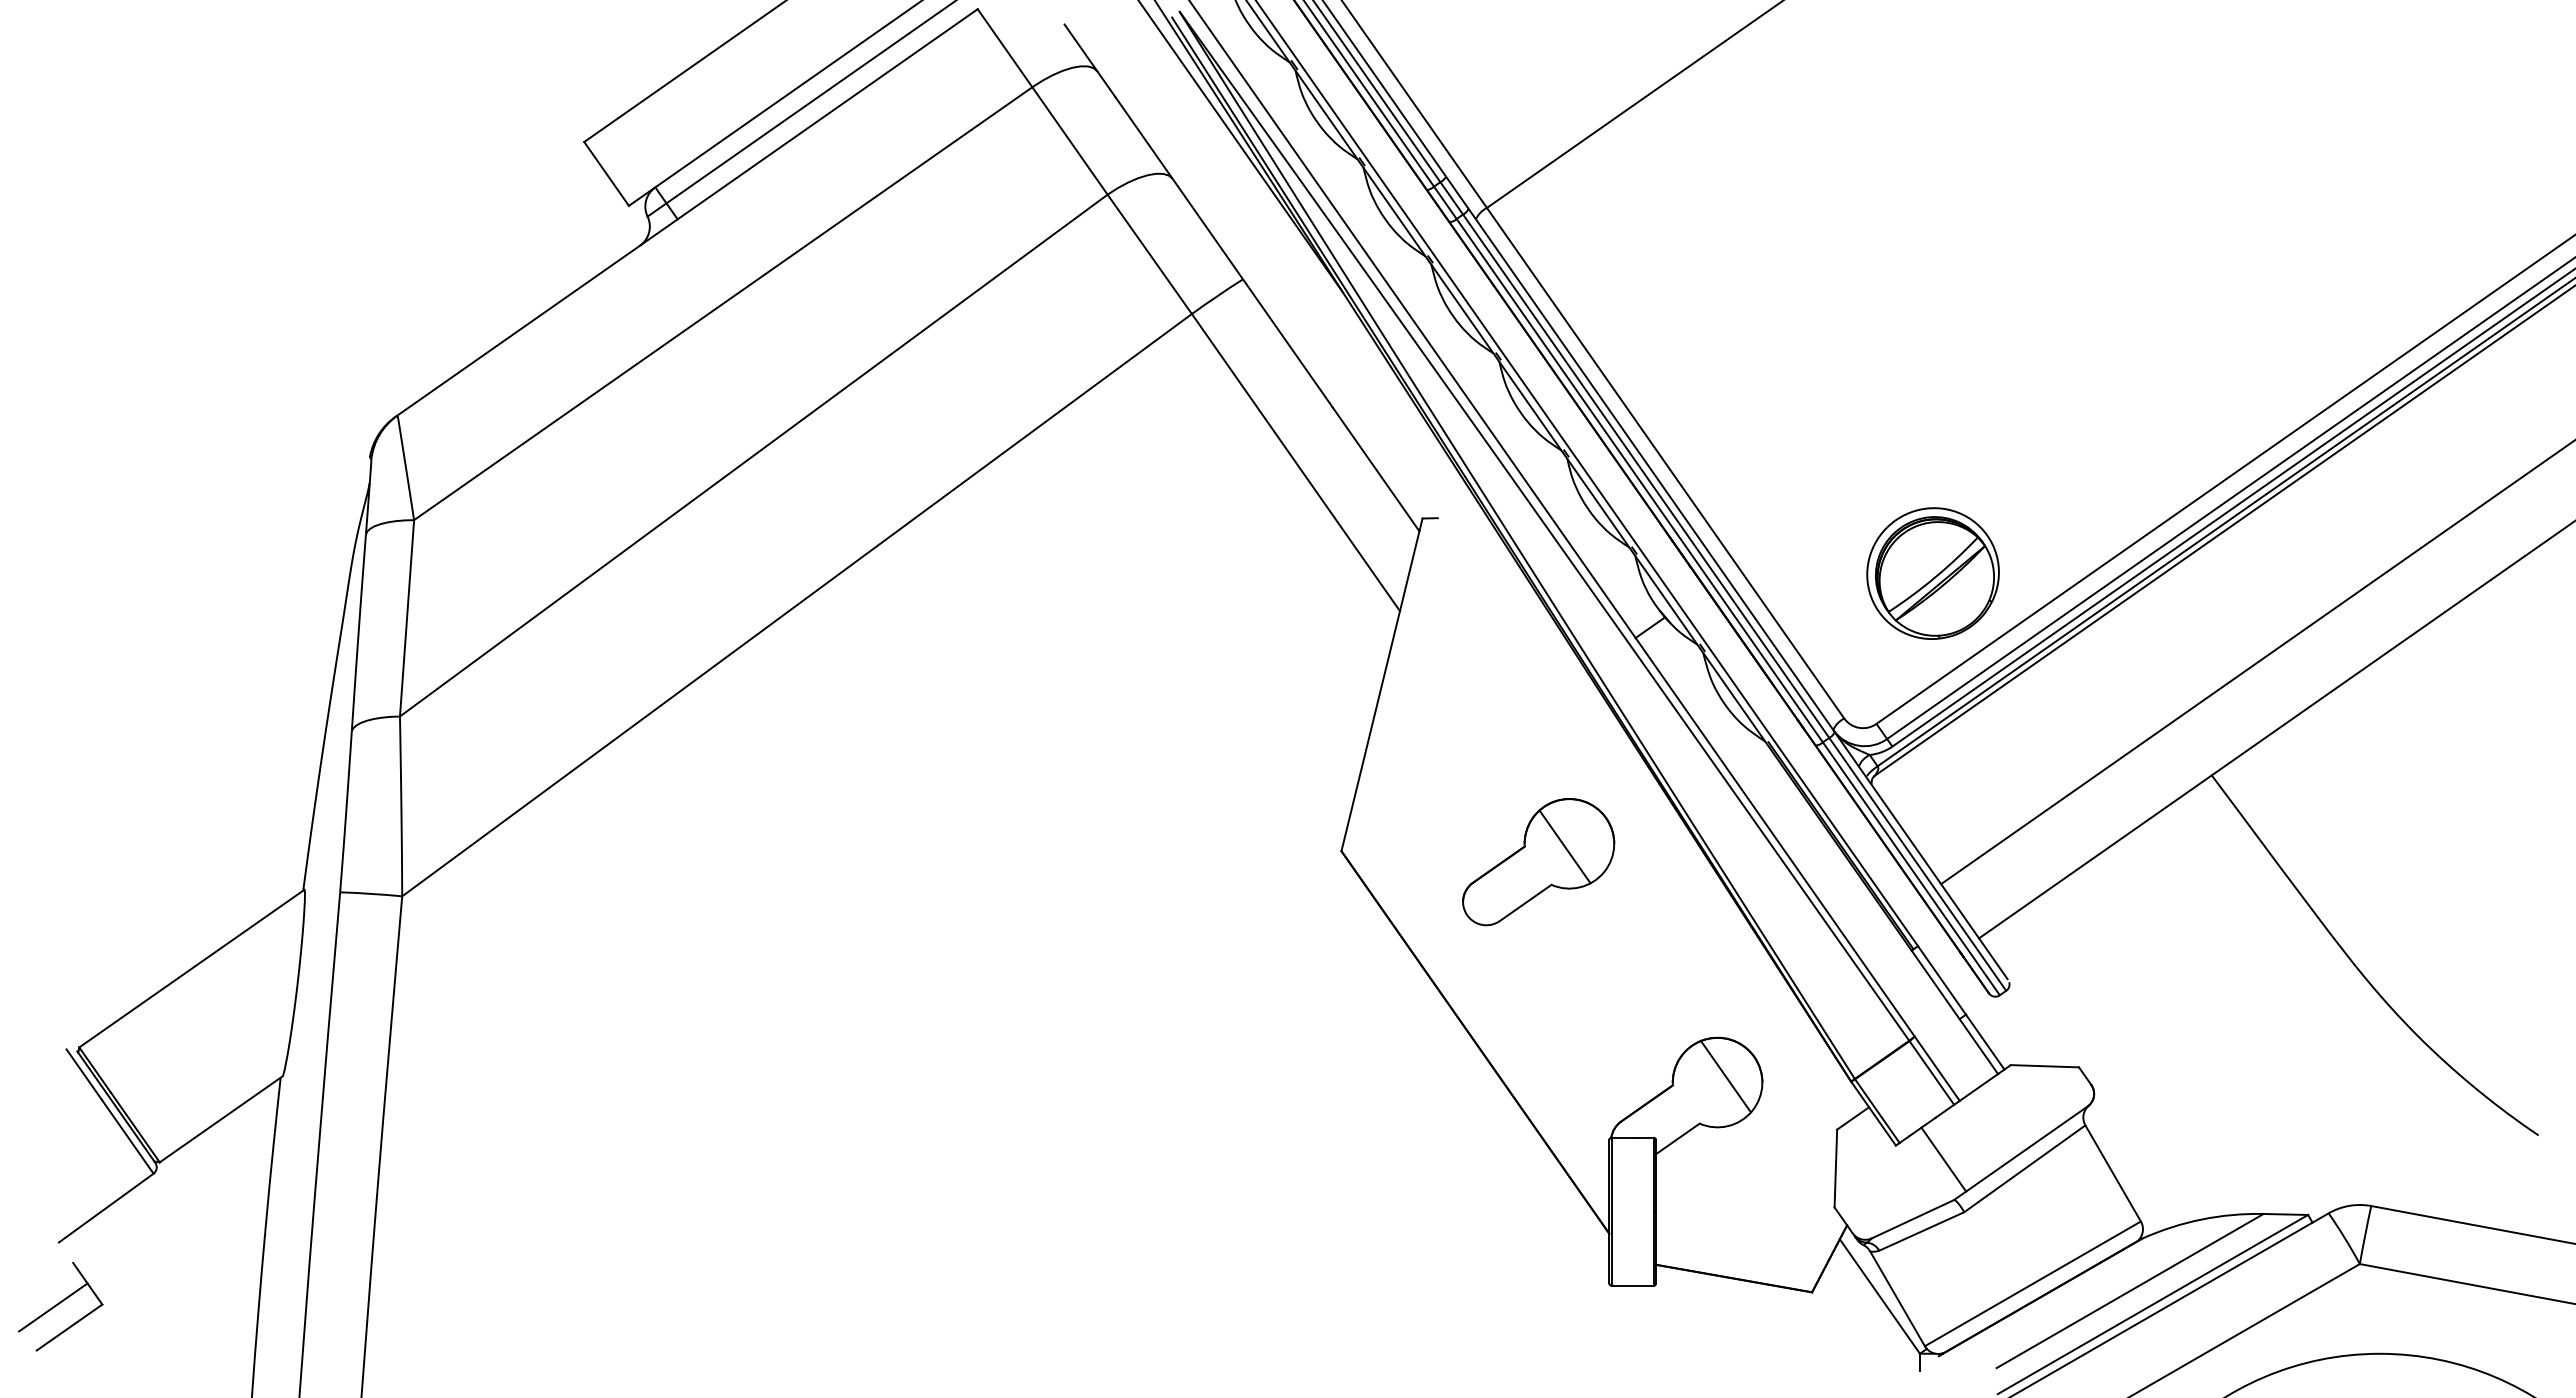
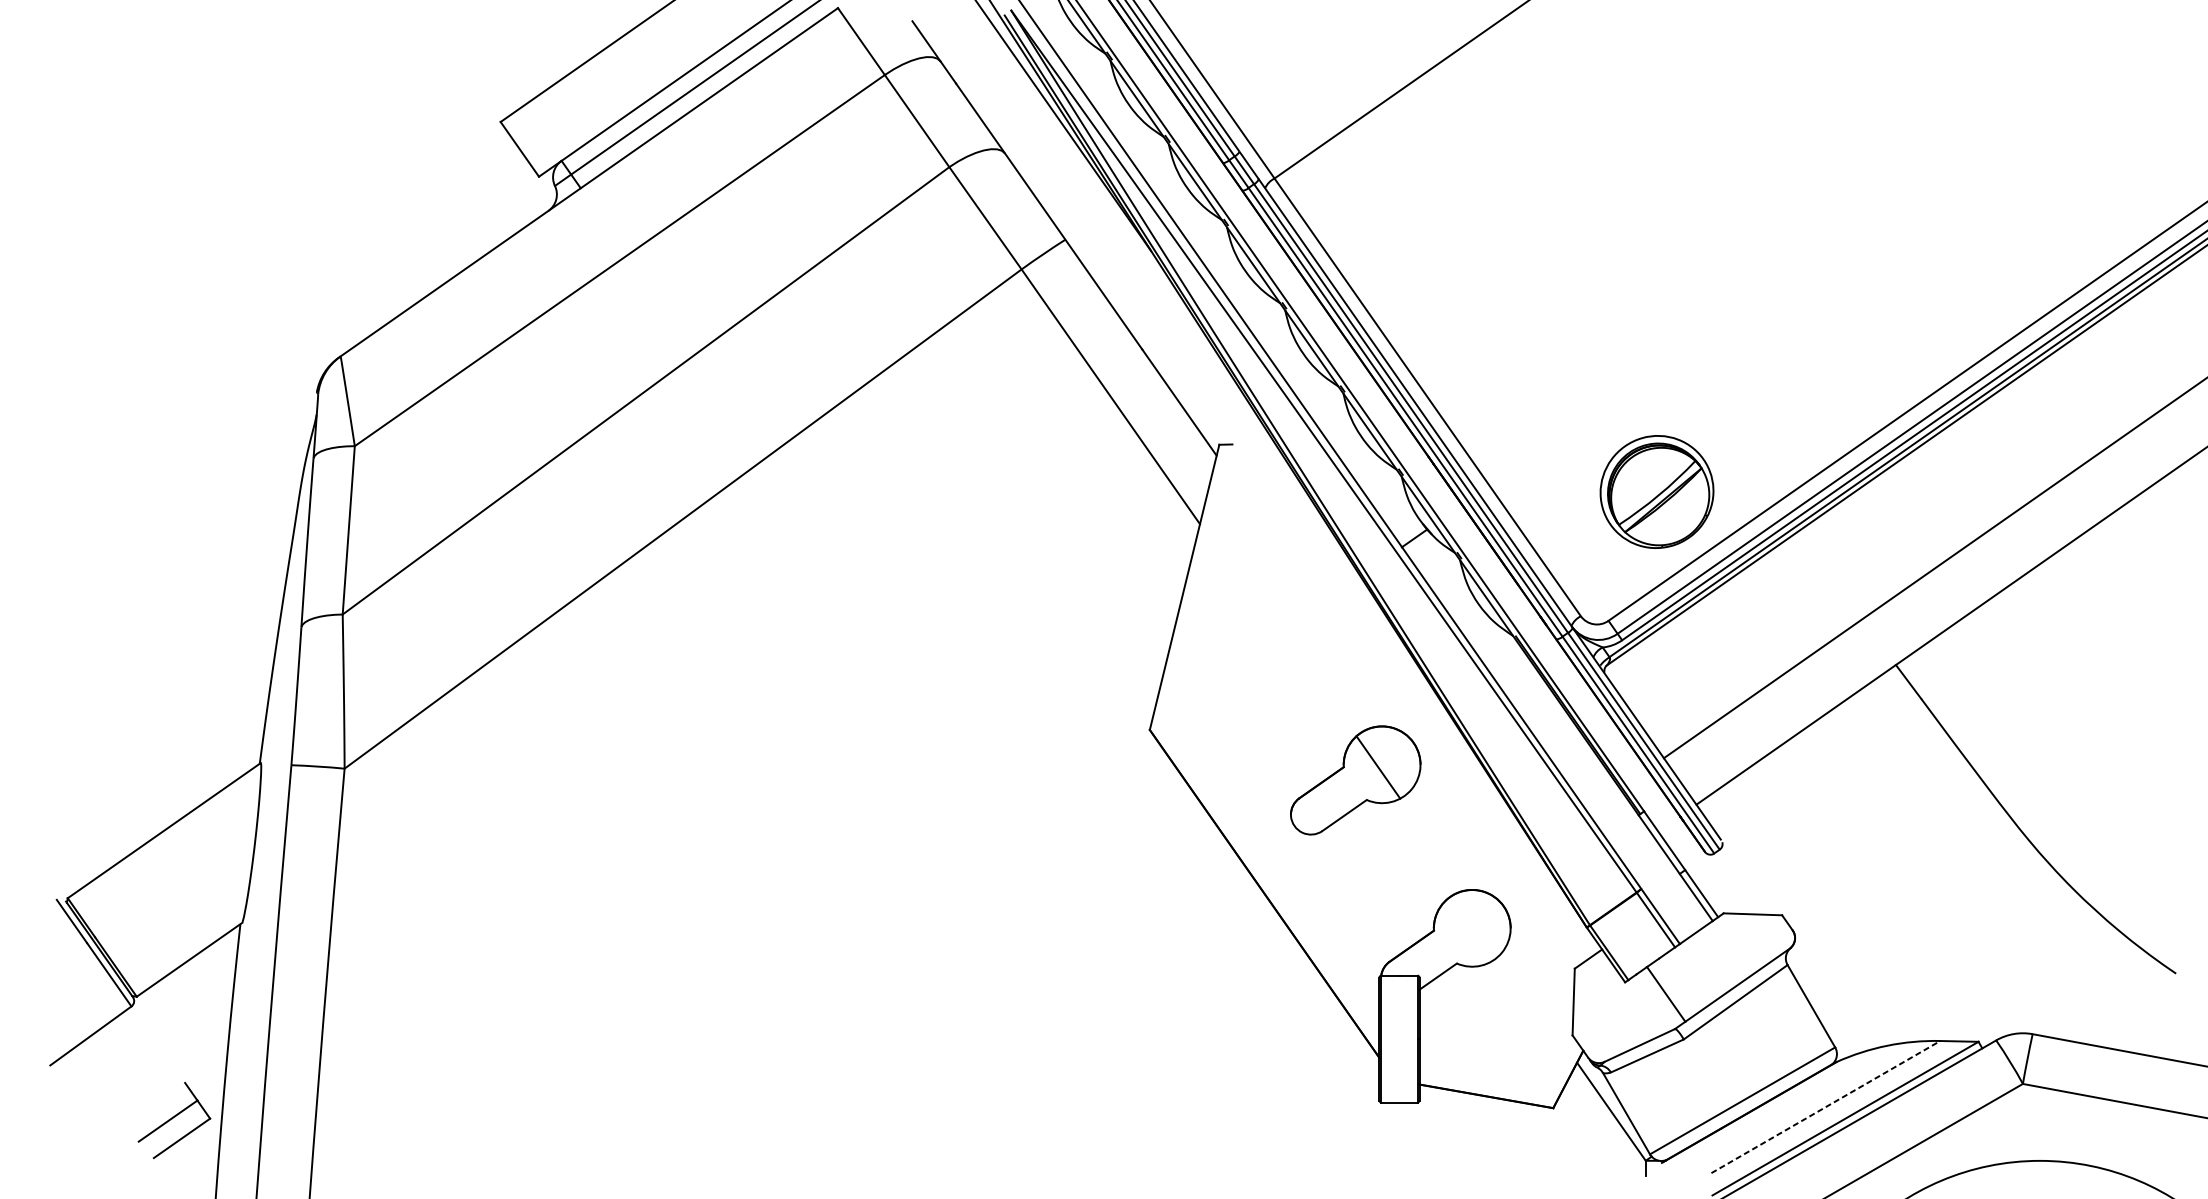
part: (1538, 862) -> (1355, 780), moved
line: (1725, 1076) -> (1479, 923), removed
line: (2130, 1290) -> (1826, 1106), solid -> dashed
part: (60, 1306) -> (174, 1120), moved

